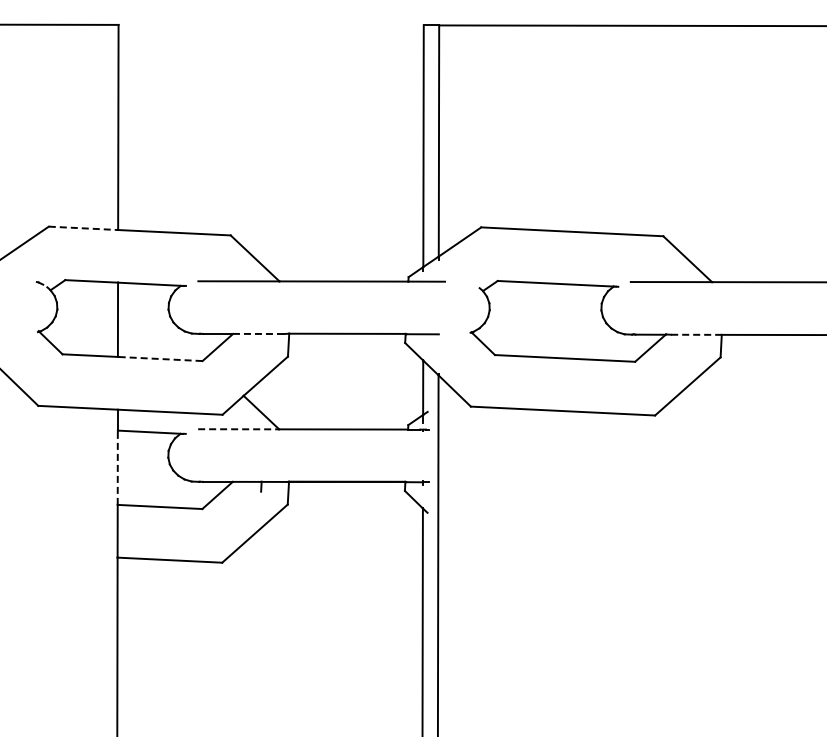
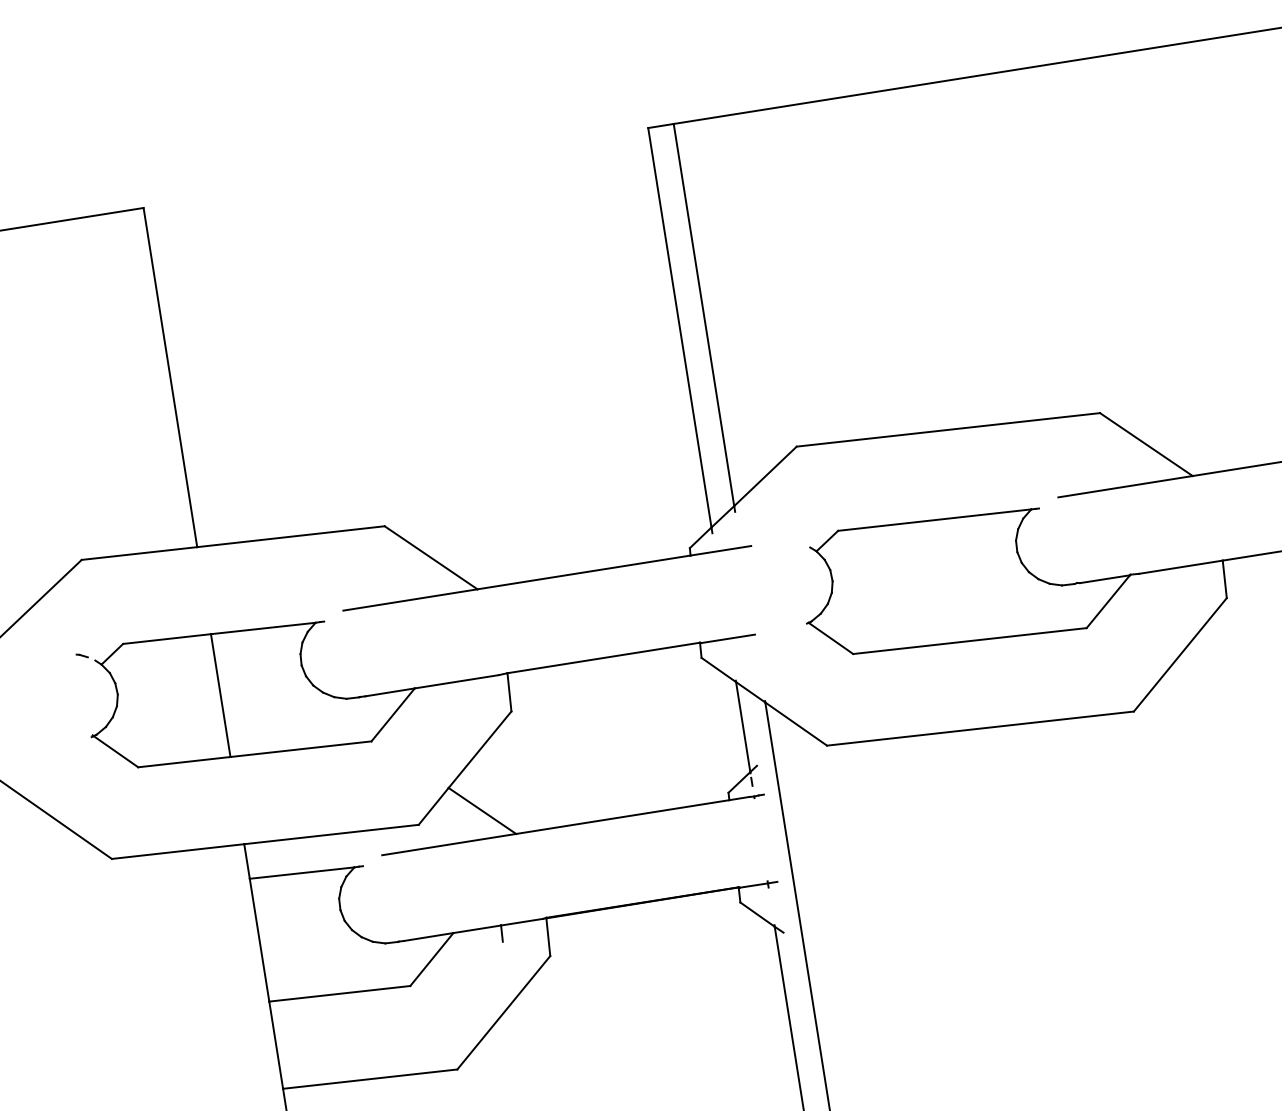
line: (83, 228) -> (139, 553), dashed -> solid
line: (258, 333) -> (456, 681), dashed -> solid
line: (696, 334) -> (1180, 566), dashed -> solid
line: (159, 358) -> (299, 748), dashed -> solid
line: (238, 429) -> (448, 844), dashed -> solid
line: (117, 467) -> (259, 939), dashed -> solid

